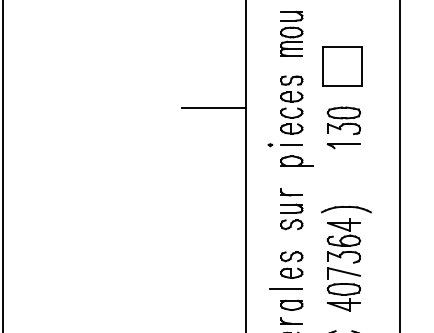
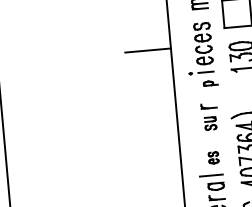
part: (296, 160) -> (210, 83), size x0.6
part: (291, 216) -> (210, 123), size x0.7
part: (291, 264) -> (213, 157), size x0.6

